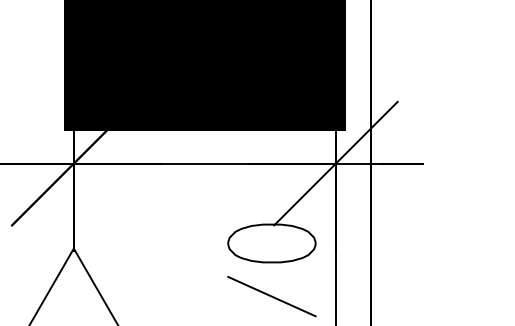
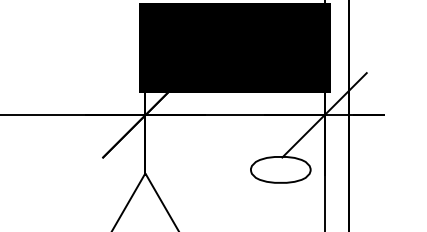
line: (271, 295) -> (280, 205), removed

